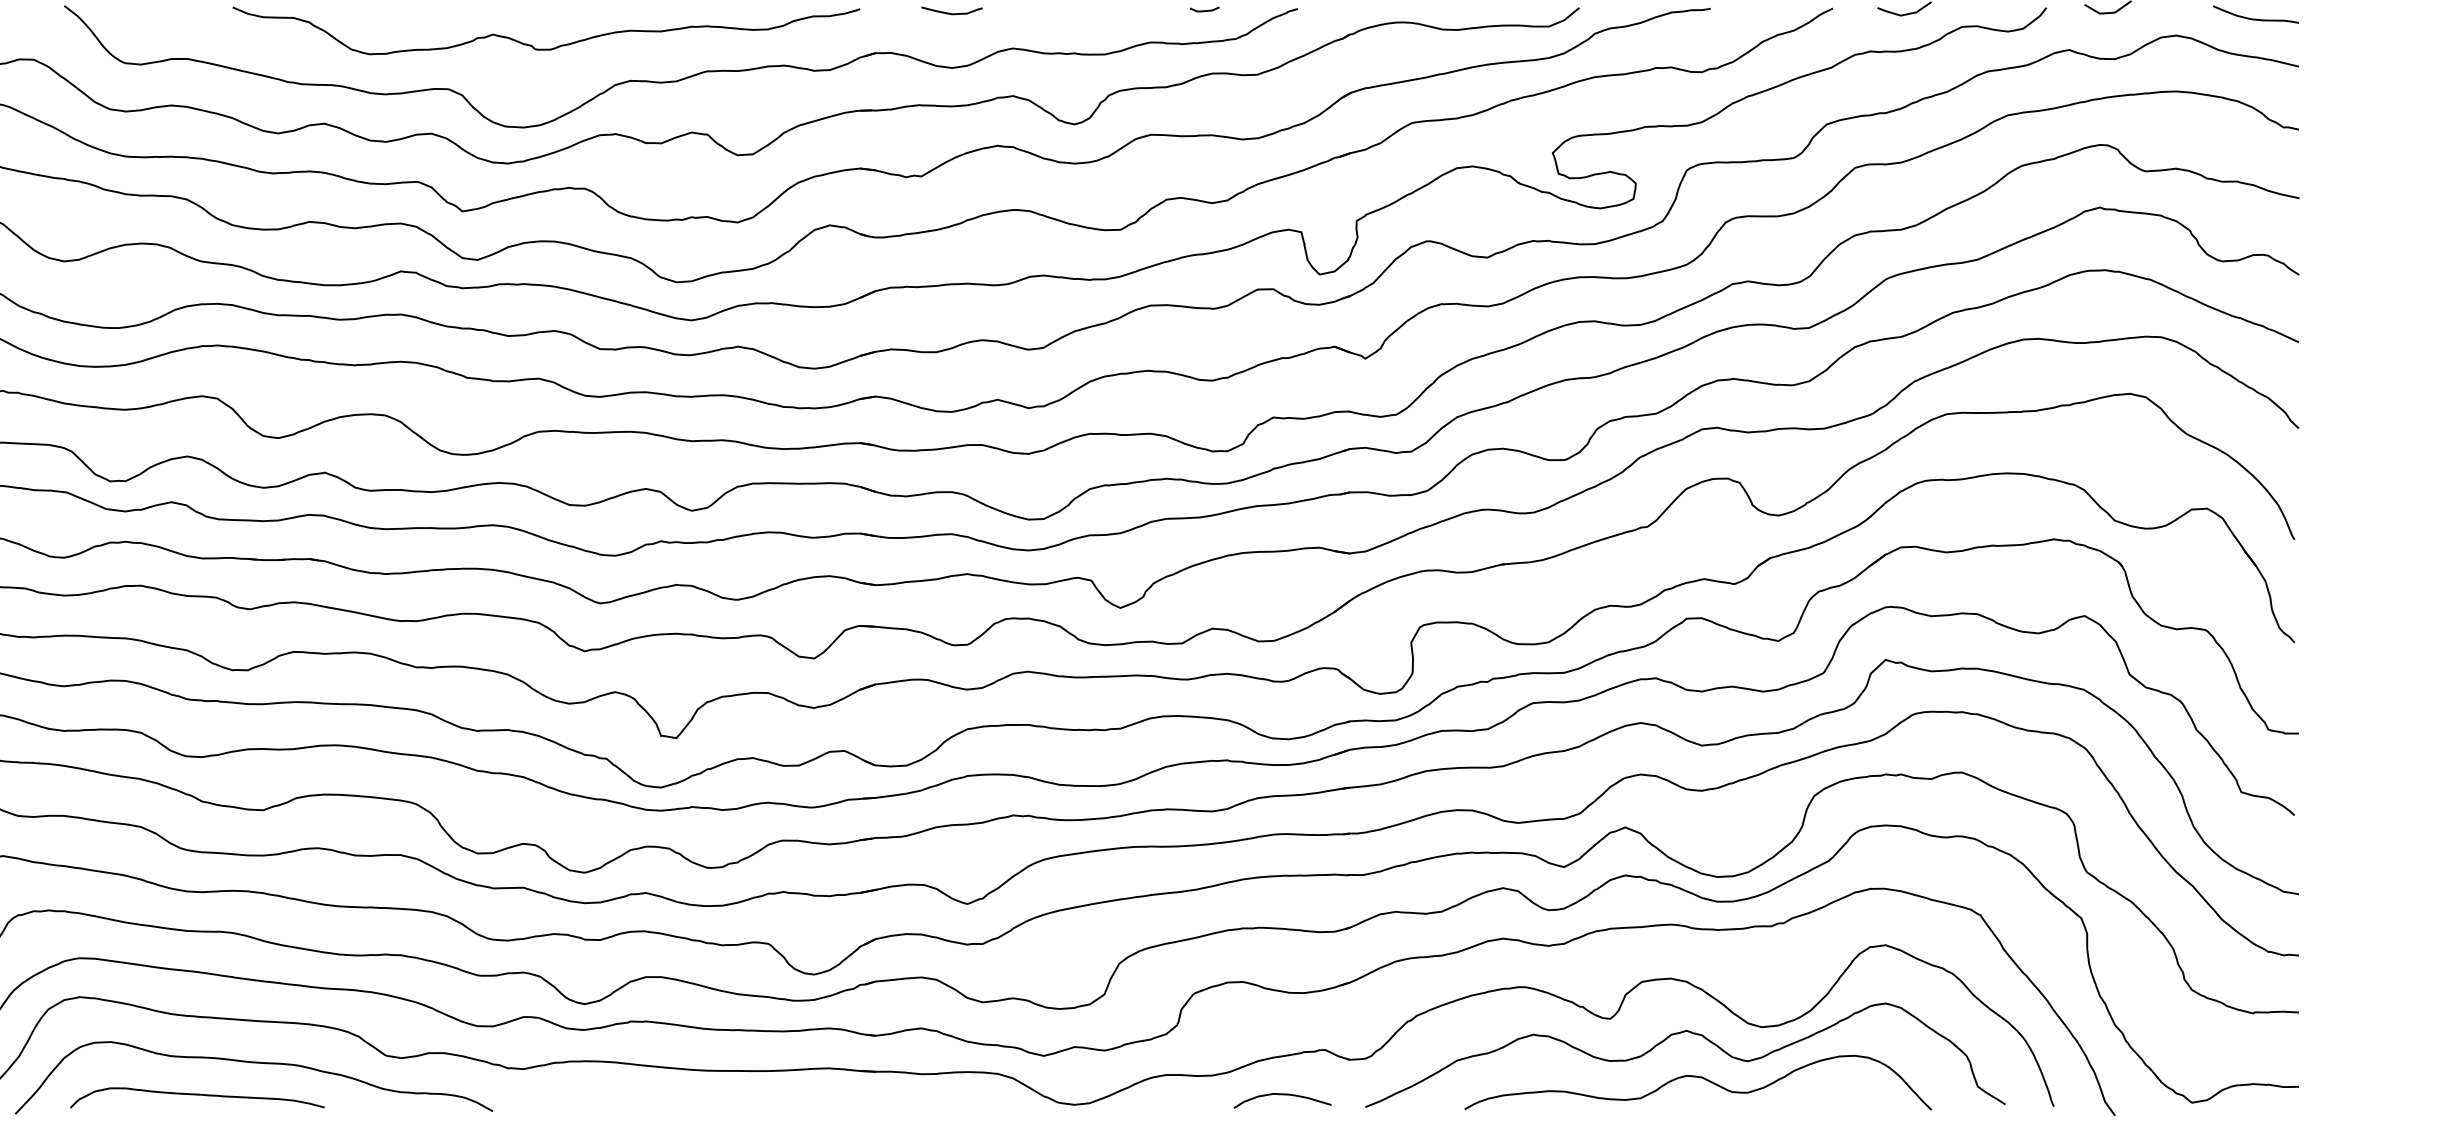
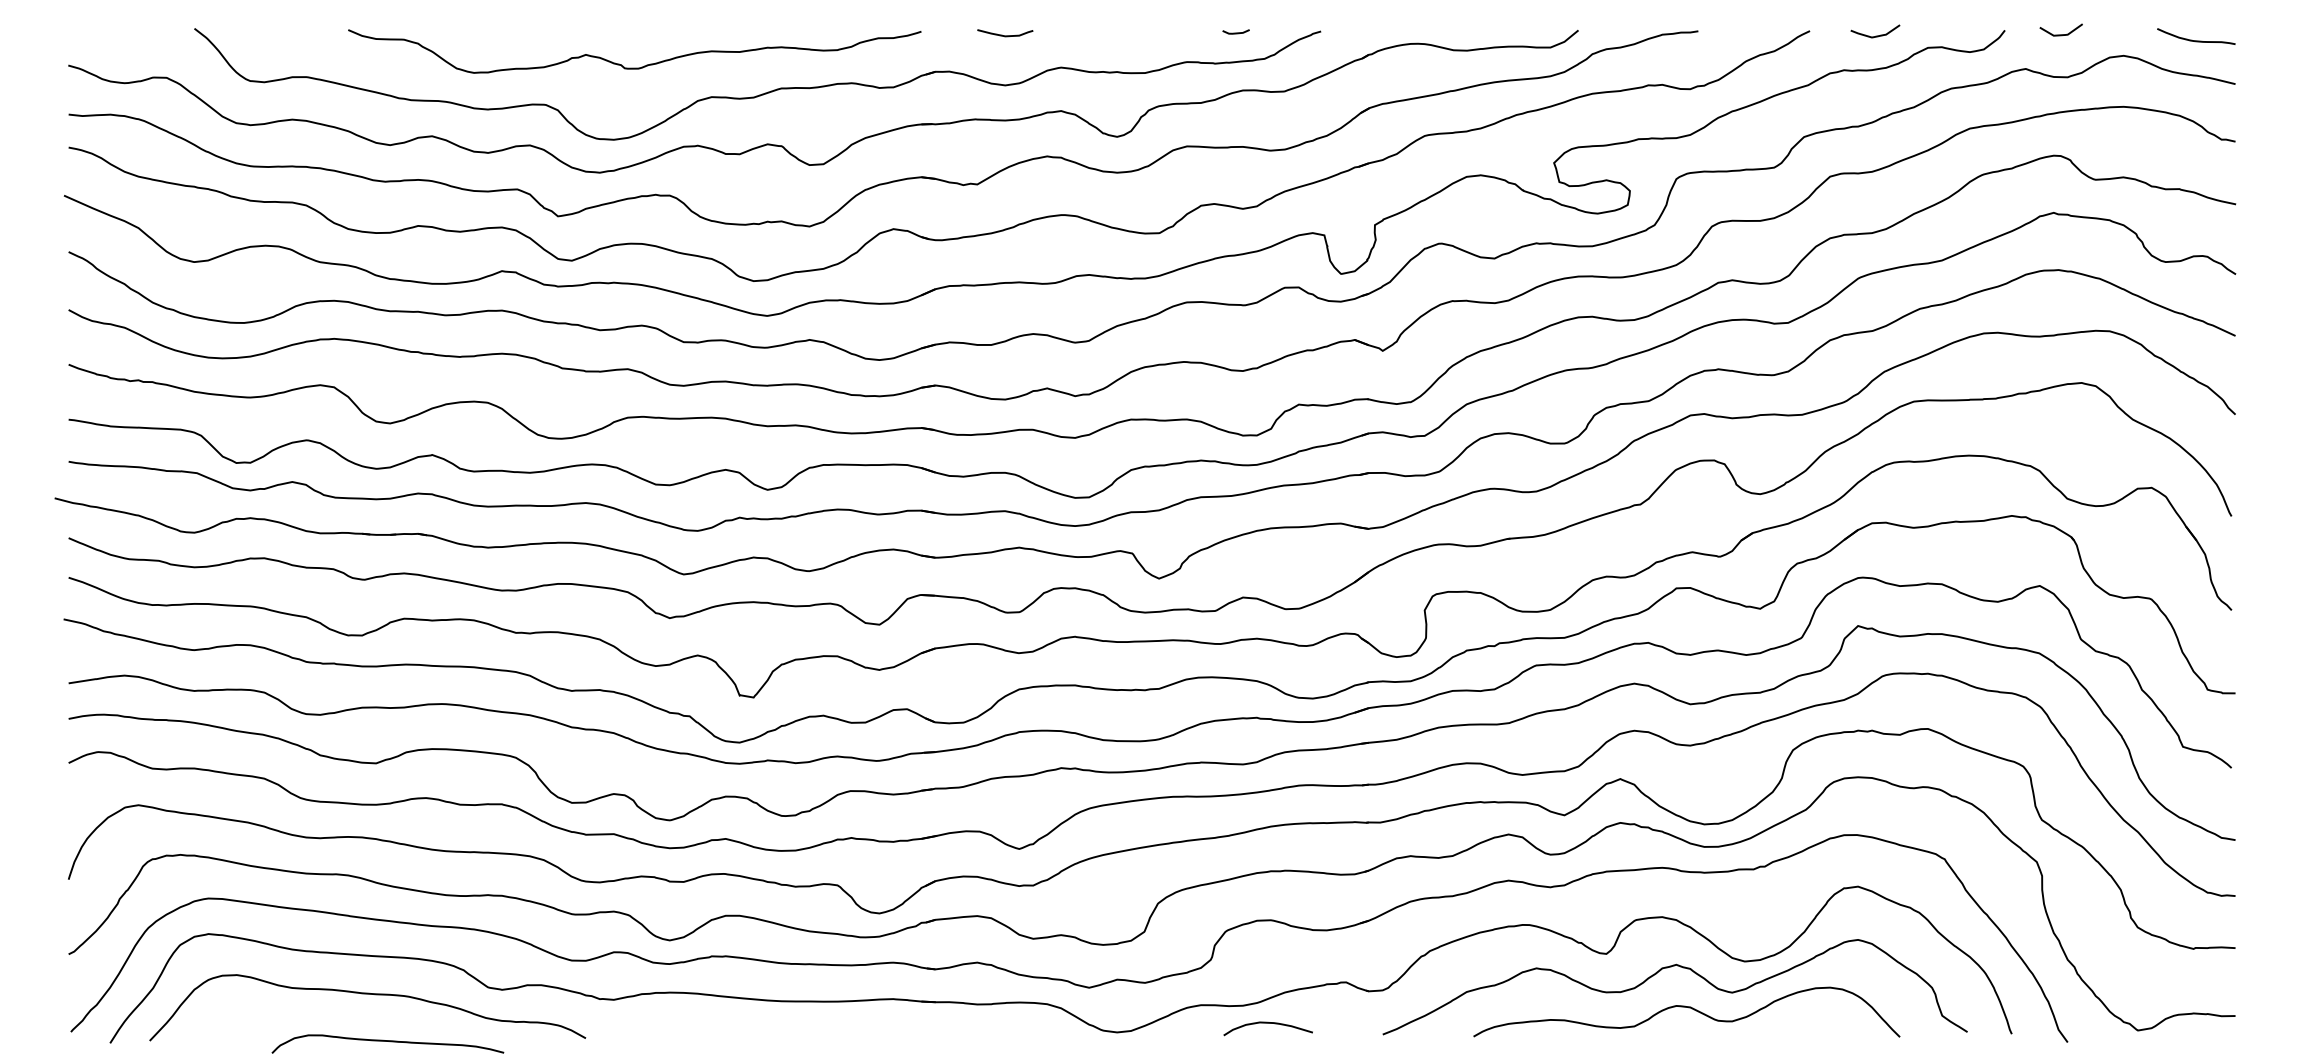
curve: (196, 1095) -> (387, 1041), moved
curve: (1281, 1095) -> (1267, 1023), moved

